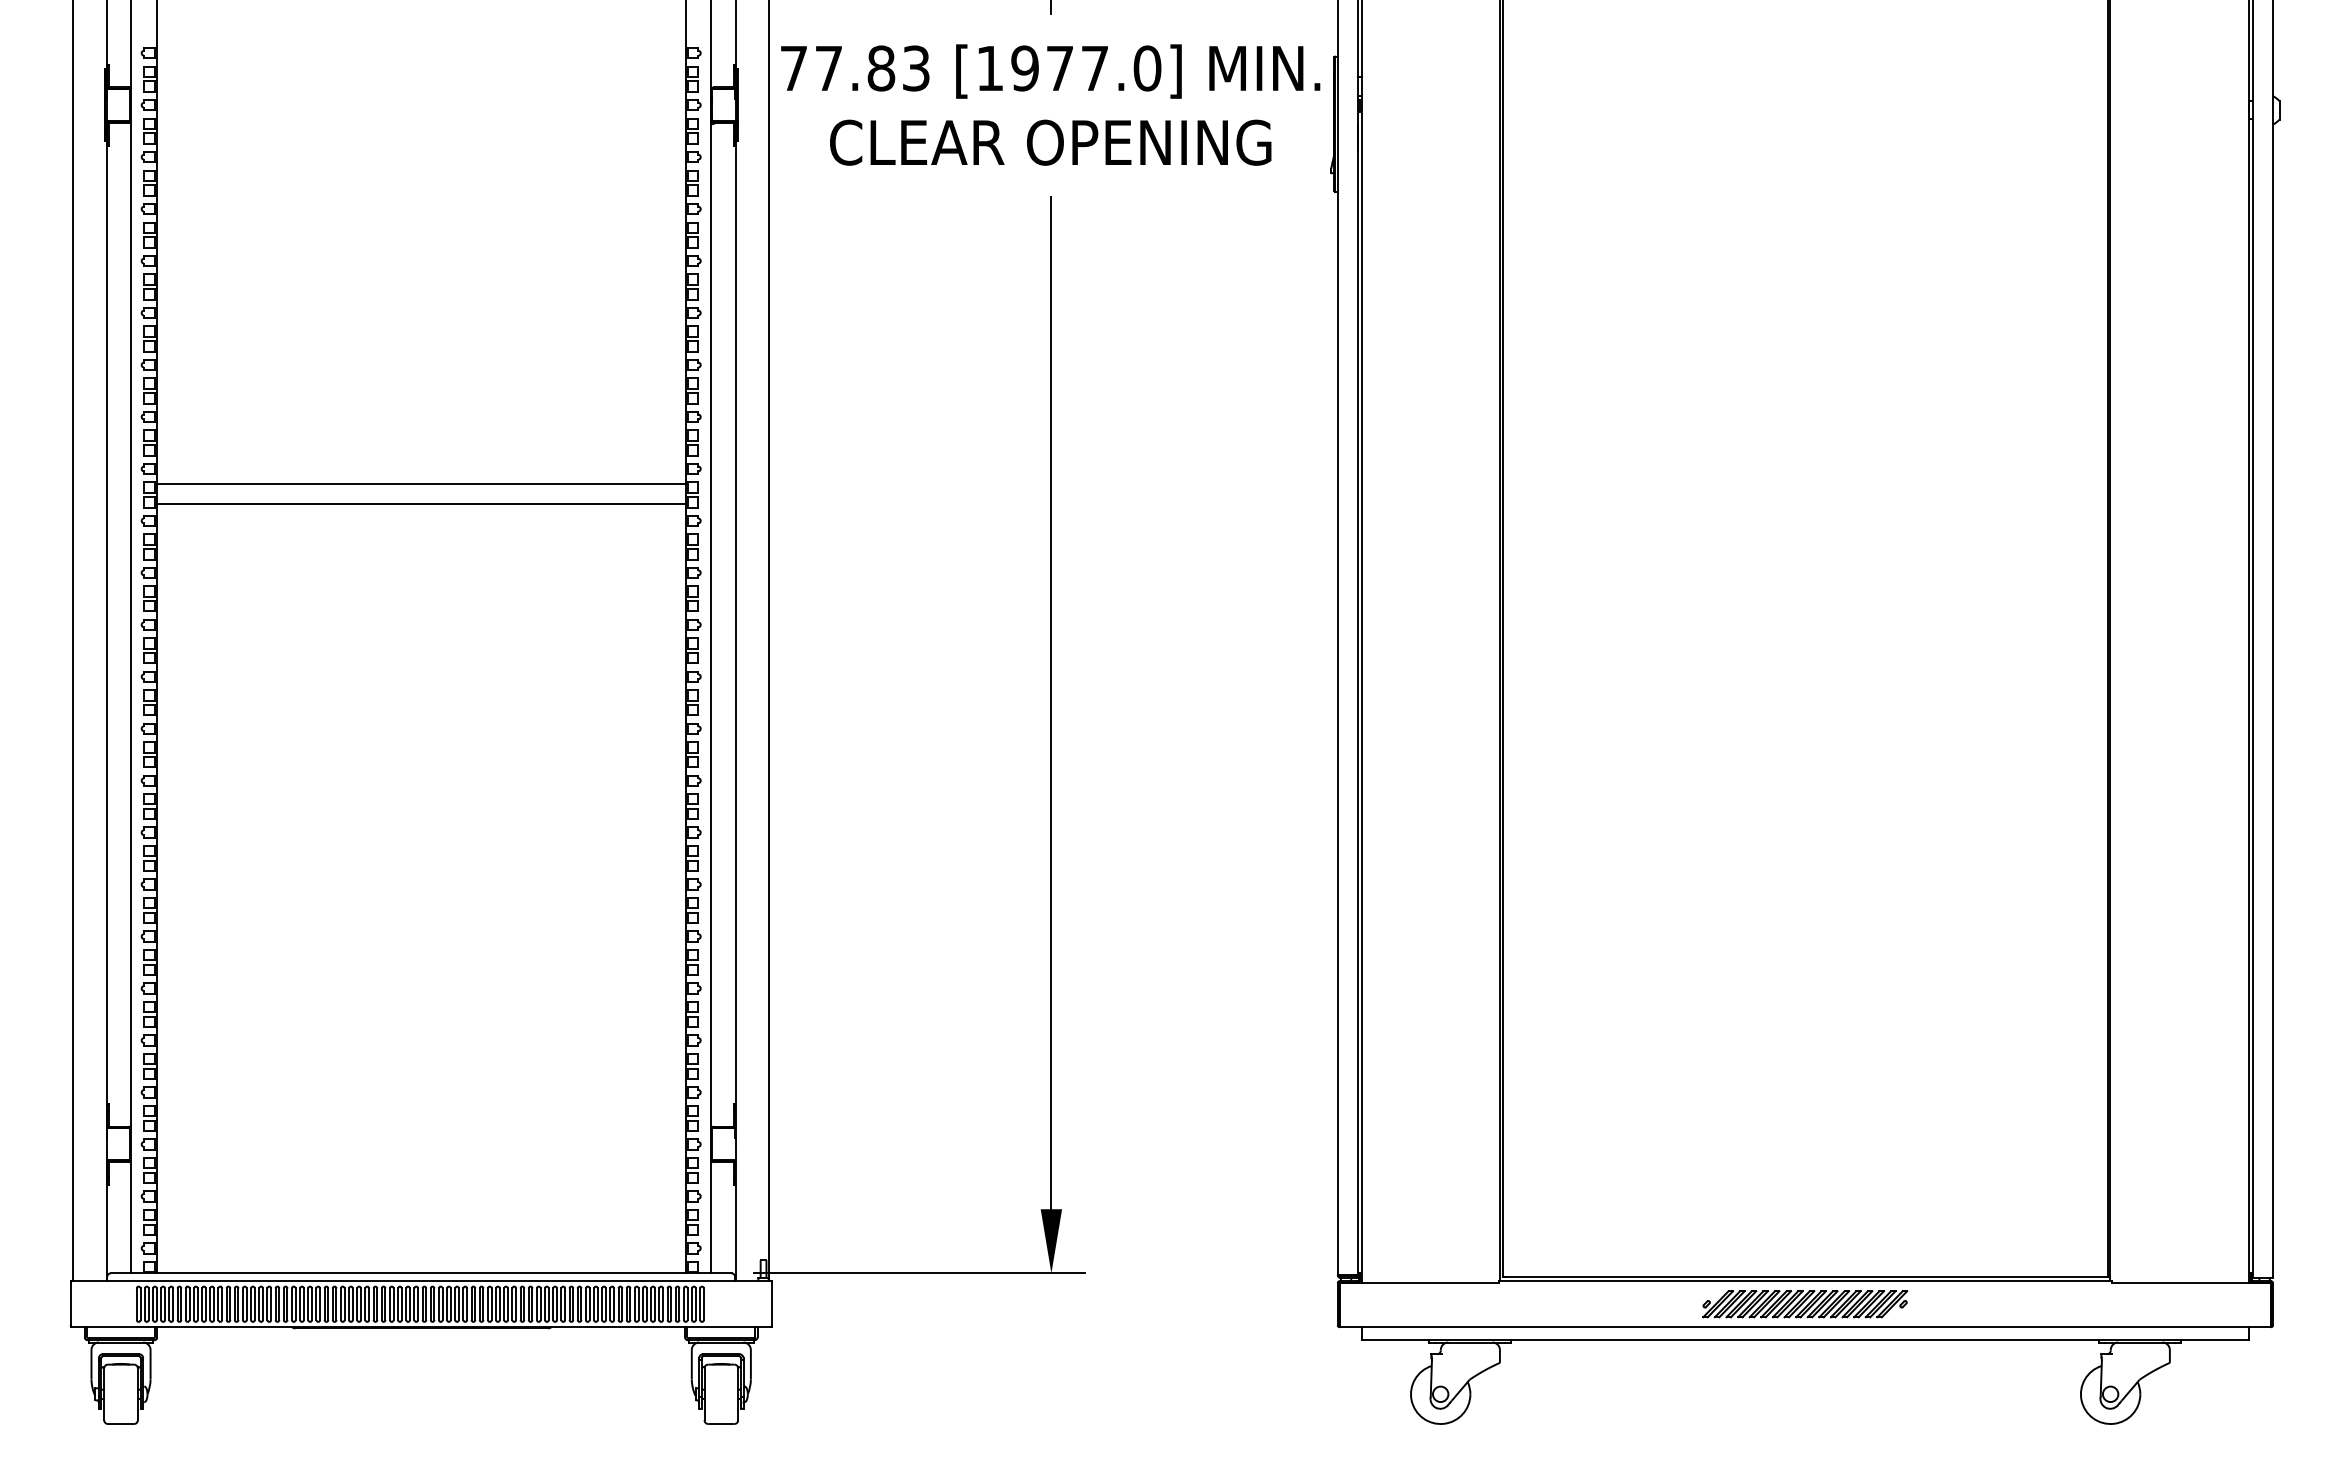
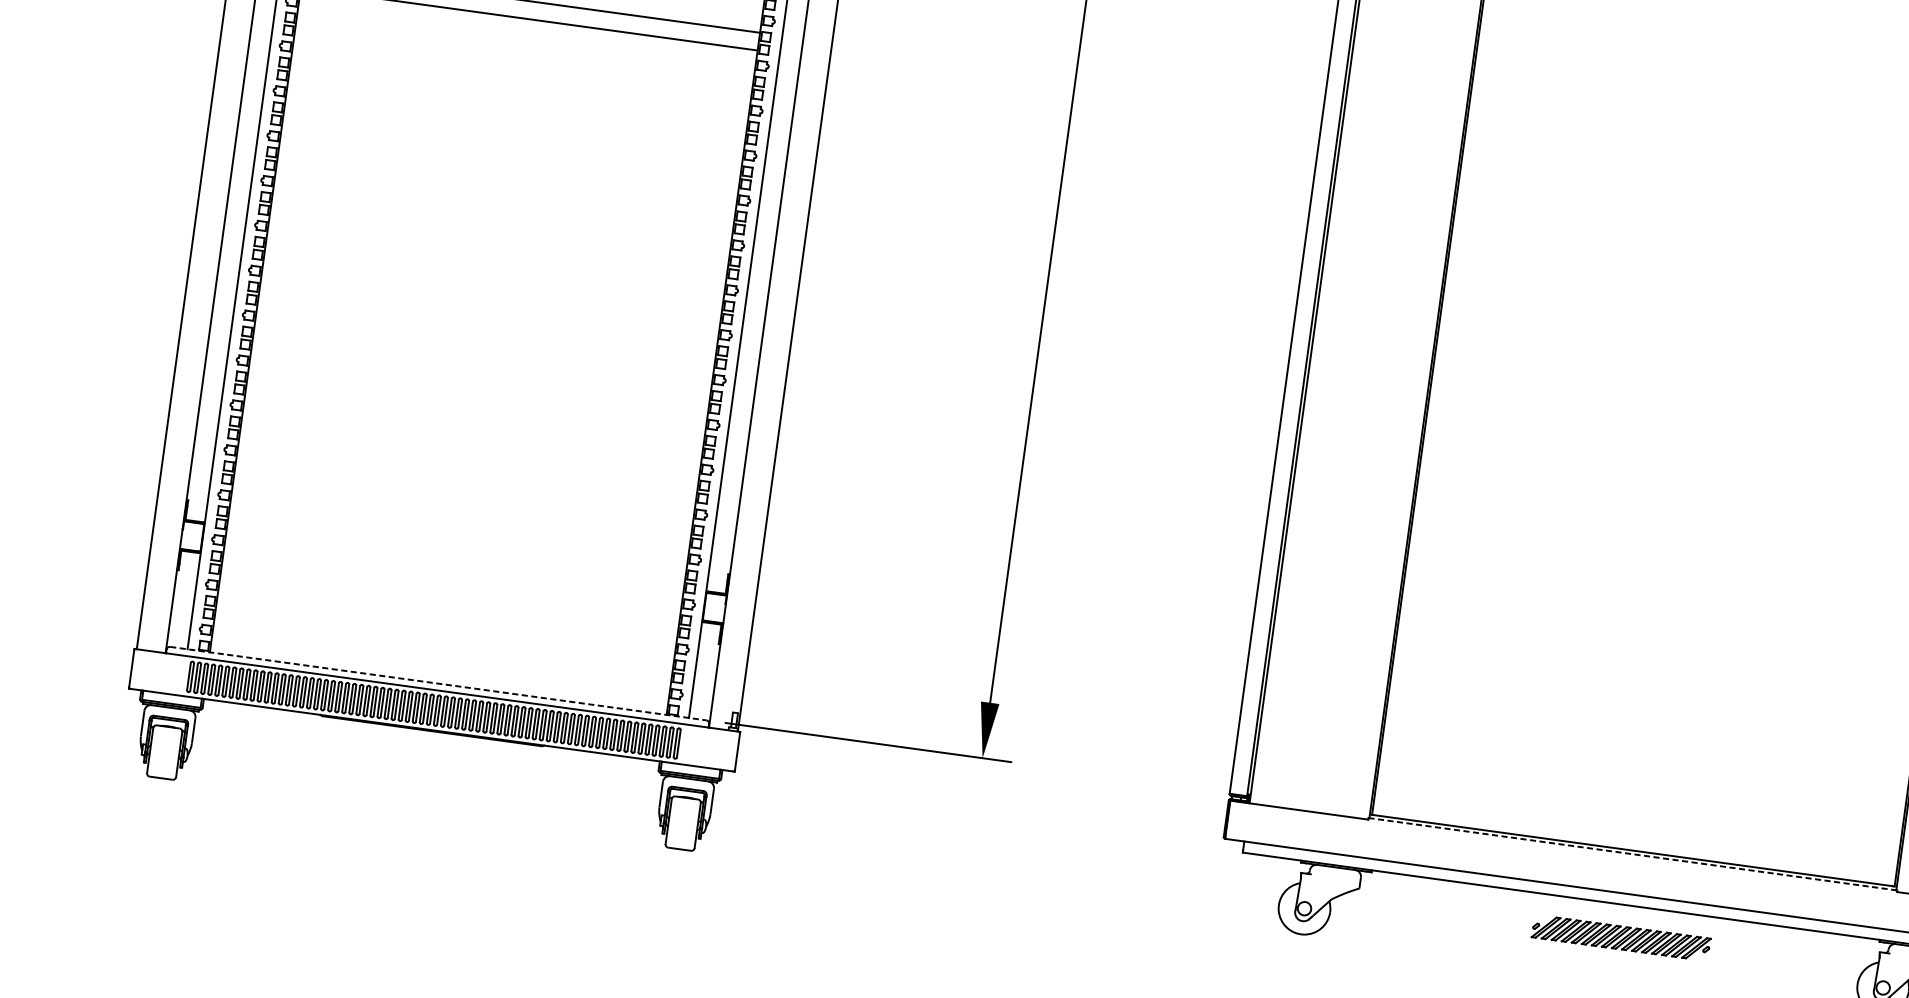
line: (421, 1273) -> (438, 683), solid -> dashed
line: (1805, 1281) -> (1632, 854), solid -> dashed
part: (1805, 1304) -> (1621, 938), moved

